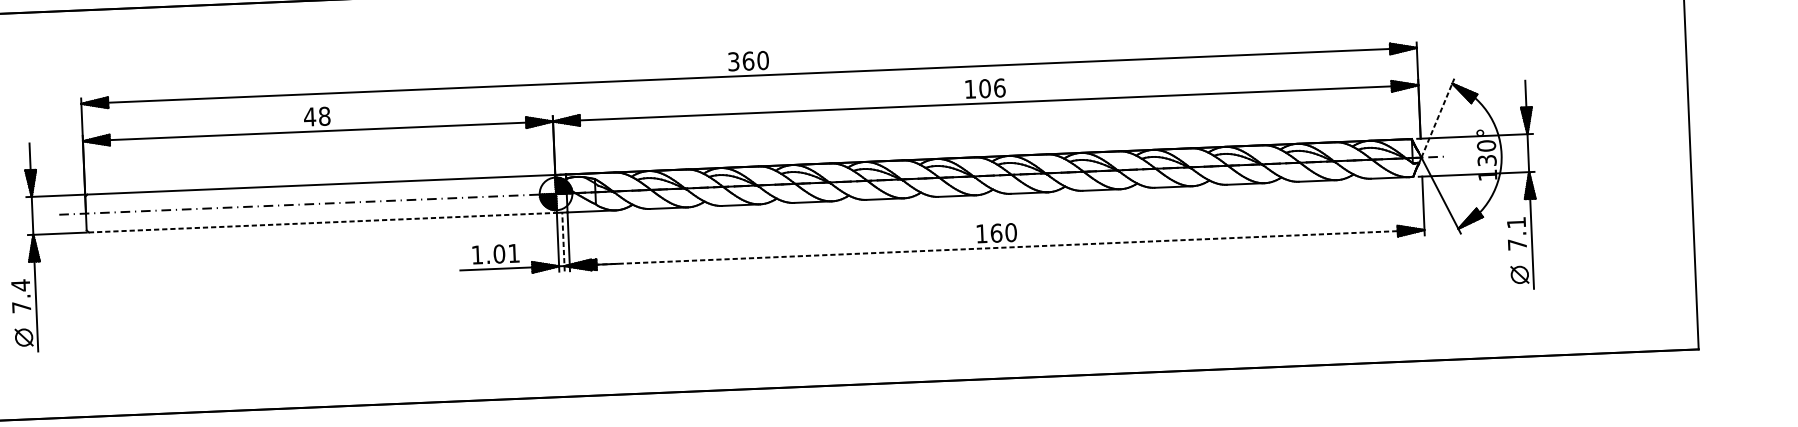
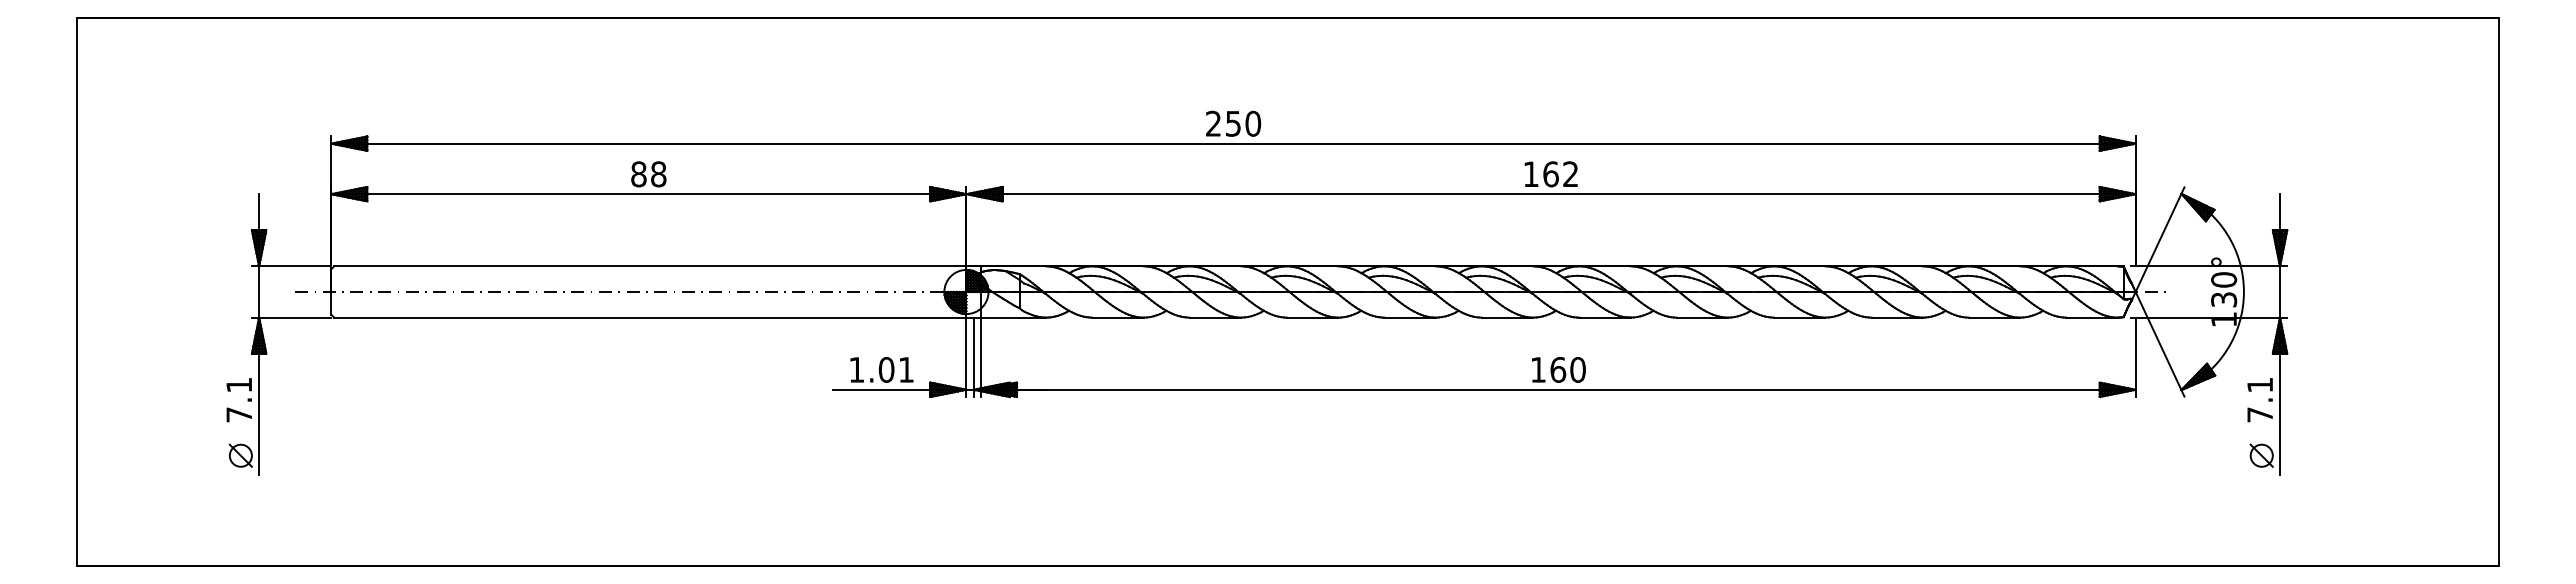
text: (741, 61) -> (1223, 123), 360 -> 250
text: (992, 88) -> (1560, 174), 106 -> 162
text: (309, 117) -> (638, 174), 48 -> 88
line: (1438, 118) -> (2160, 239), dashed -> solid
line: (323, 222) -> (650, 317), dashed -> solid
line: (563, 242) -> (973, 357), dashed -> solid
line: (997, 247) -> (1558, 389), dashed -> solid
text: (20, 285) -> (238, 385), 7.4 -> 7.1

